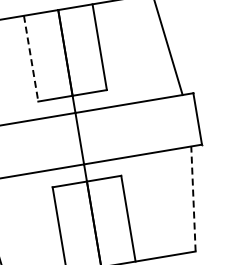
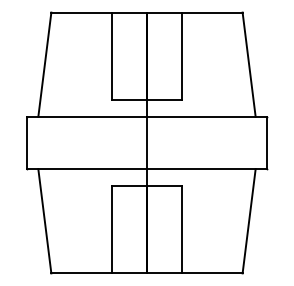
line: (31, 59) -> (112, 56), dashed -> solid
line: (193, 199) -> (249, 221), dashed -> solid

